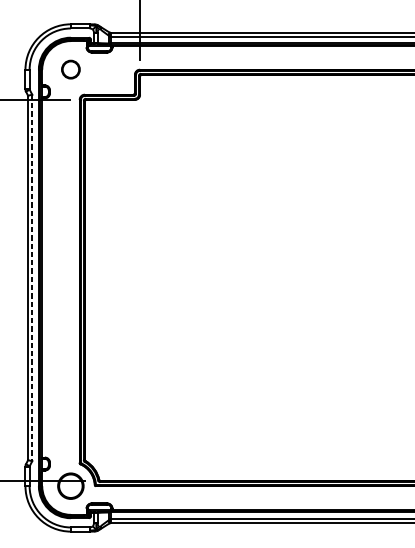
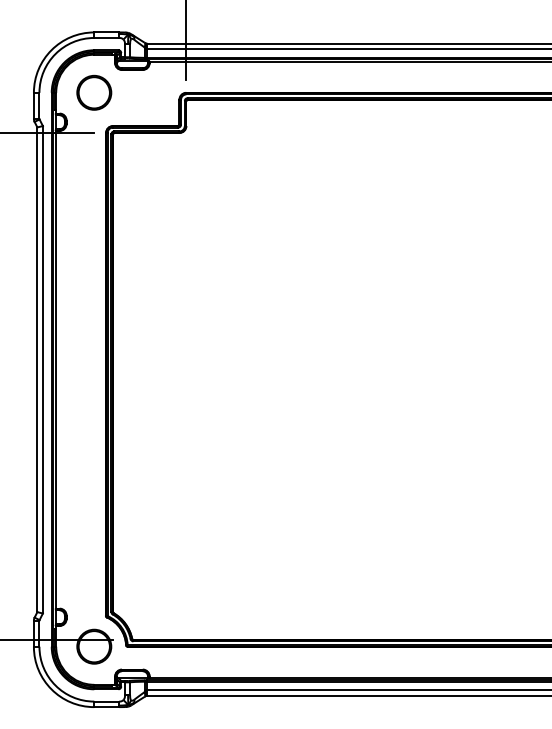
part: (71, 69) -> (94, 92), size x1.43
line: (31, 277) -> (42, 369), dashed -> solid

